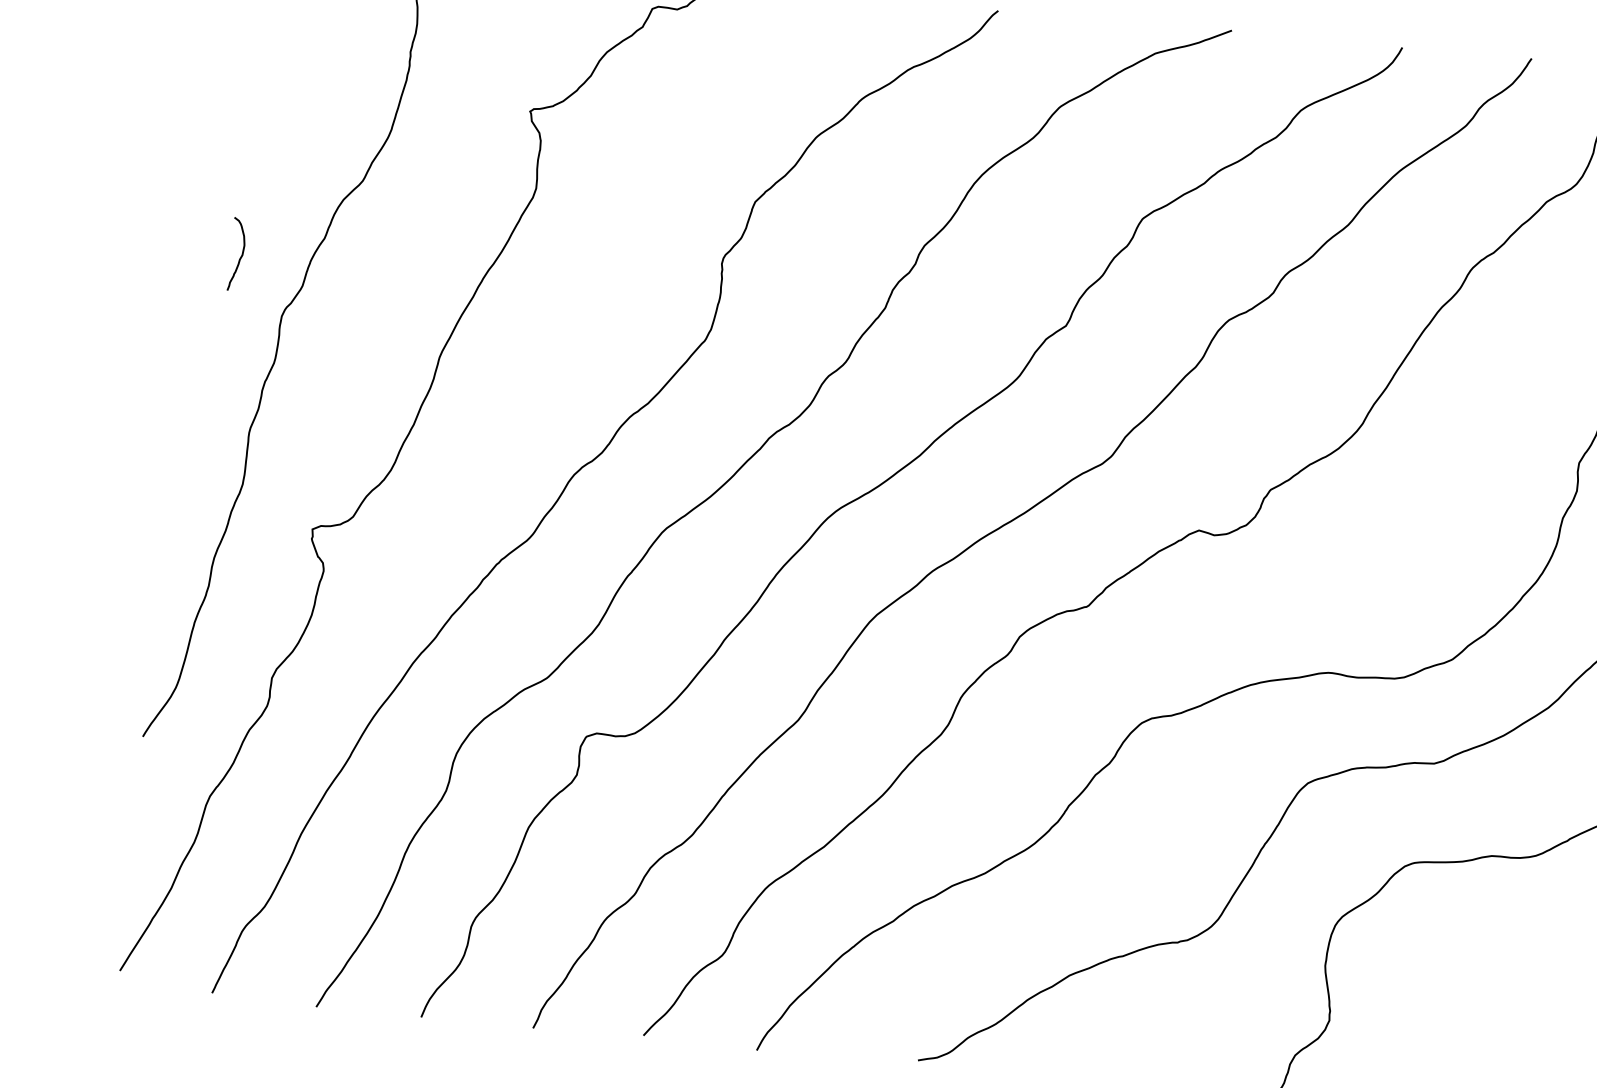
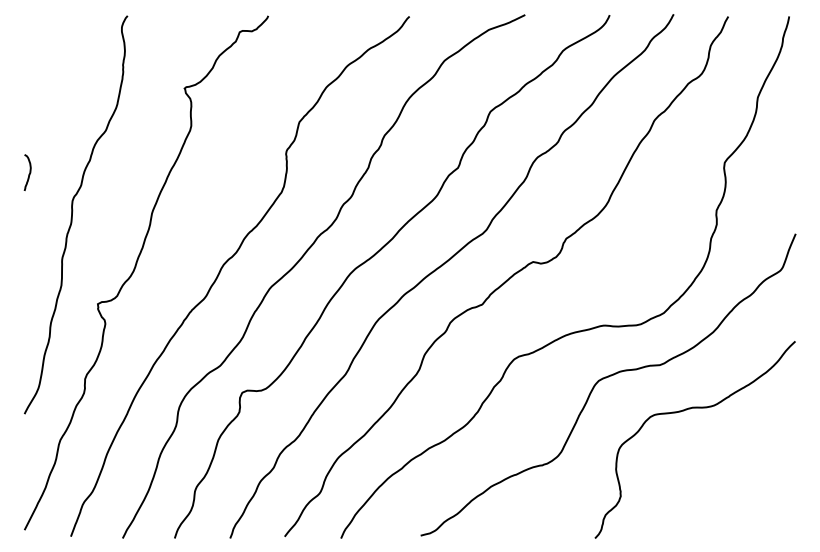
curve: (240, 254) -> (29, 172), moved

